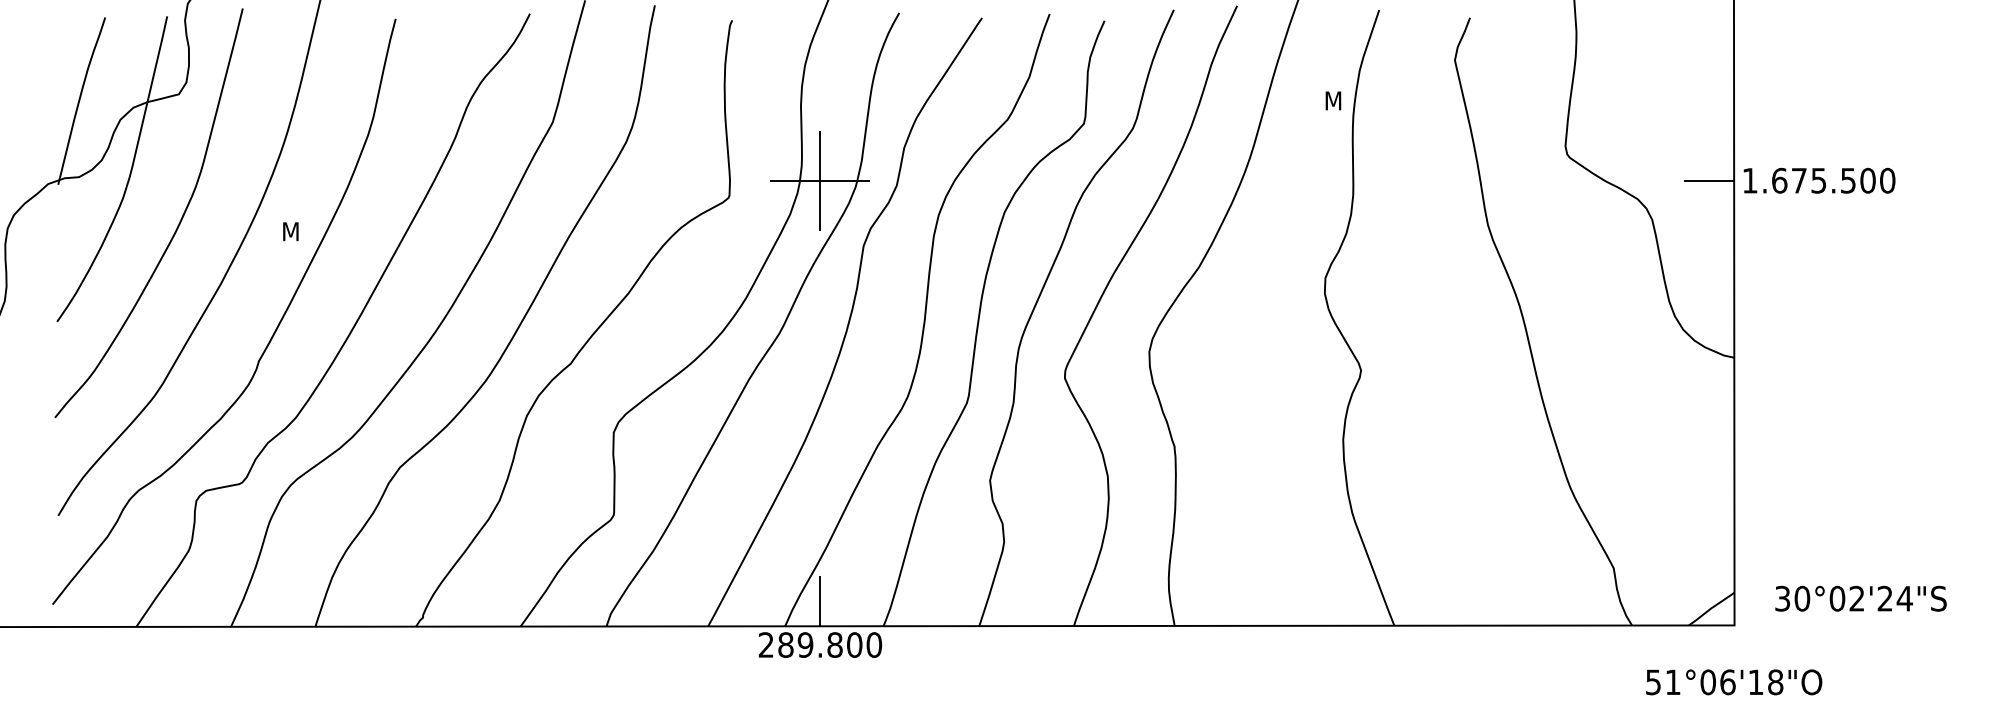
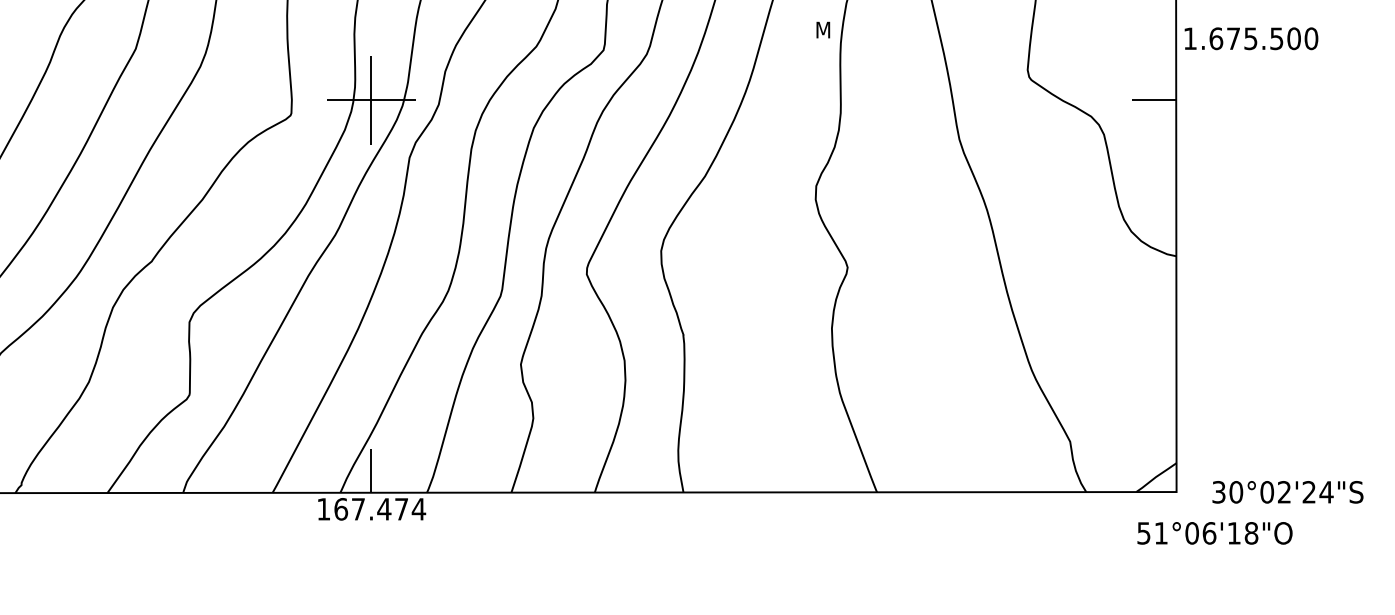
text: (1819, 180) -> (1251, 38), moved
text: (1860, 598) -> (1287, 492), moved
text: (820, 644) -> (371, 508), 289.800 -> 167.474
text: (1734, 682) -> (1215, 533), moved

